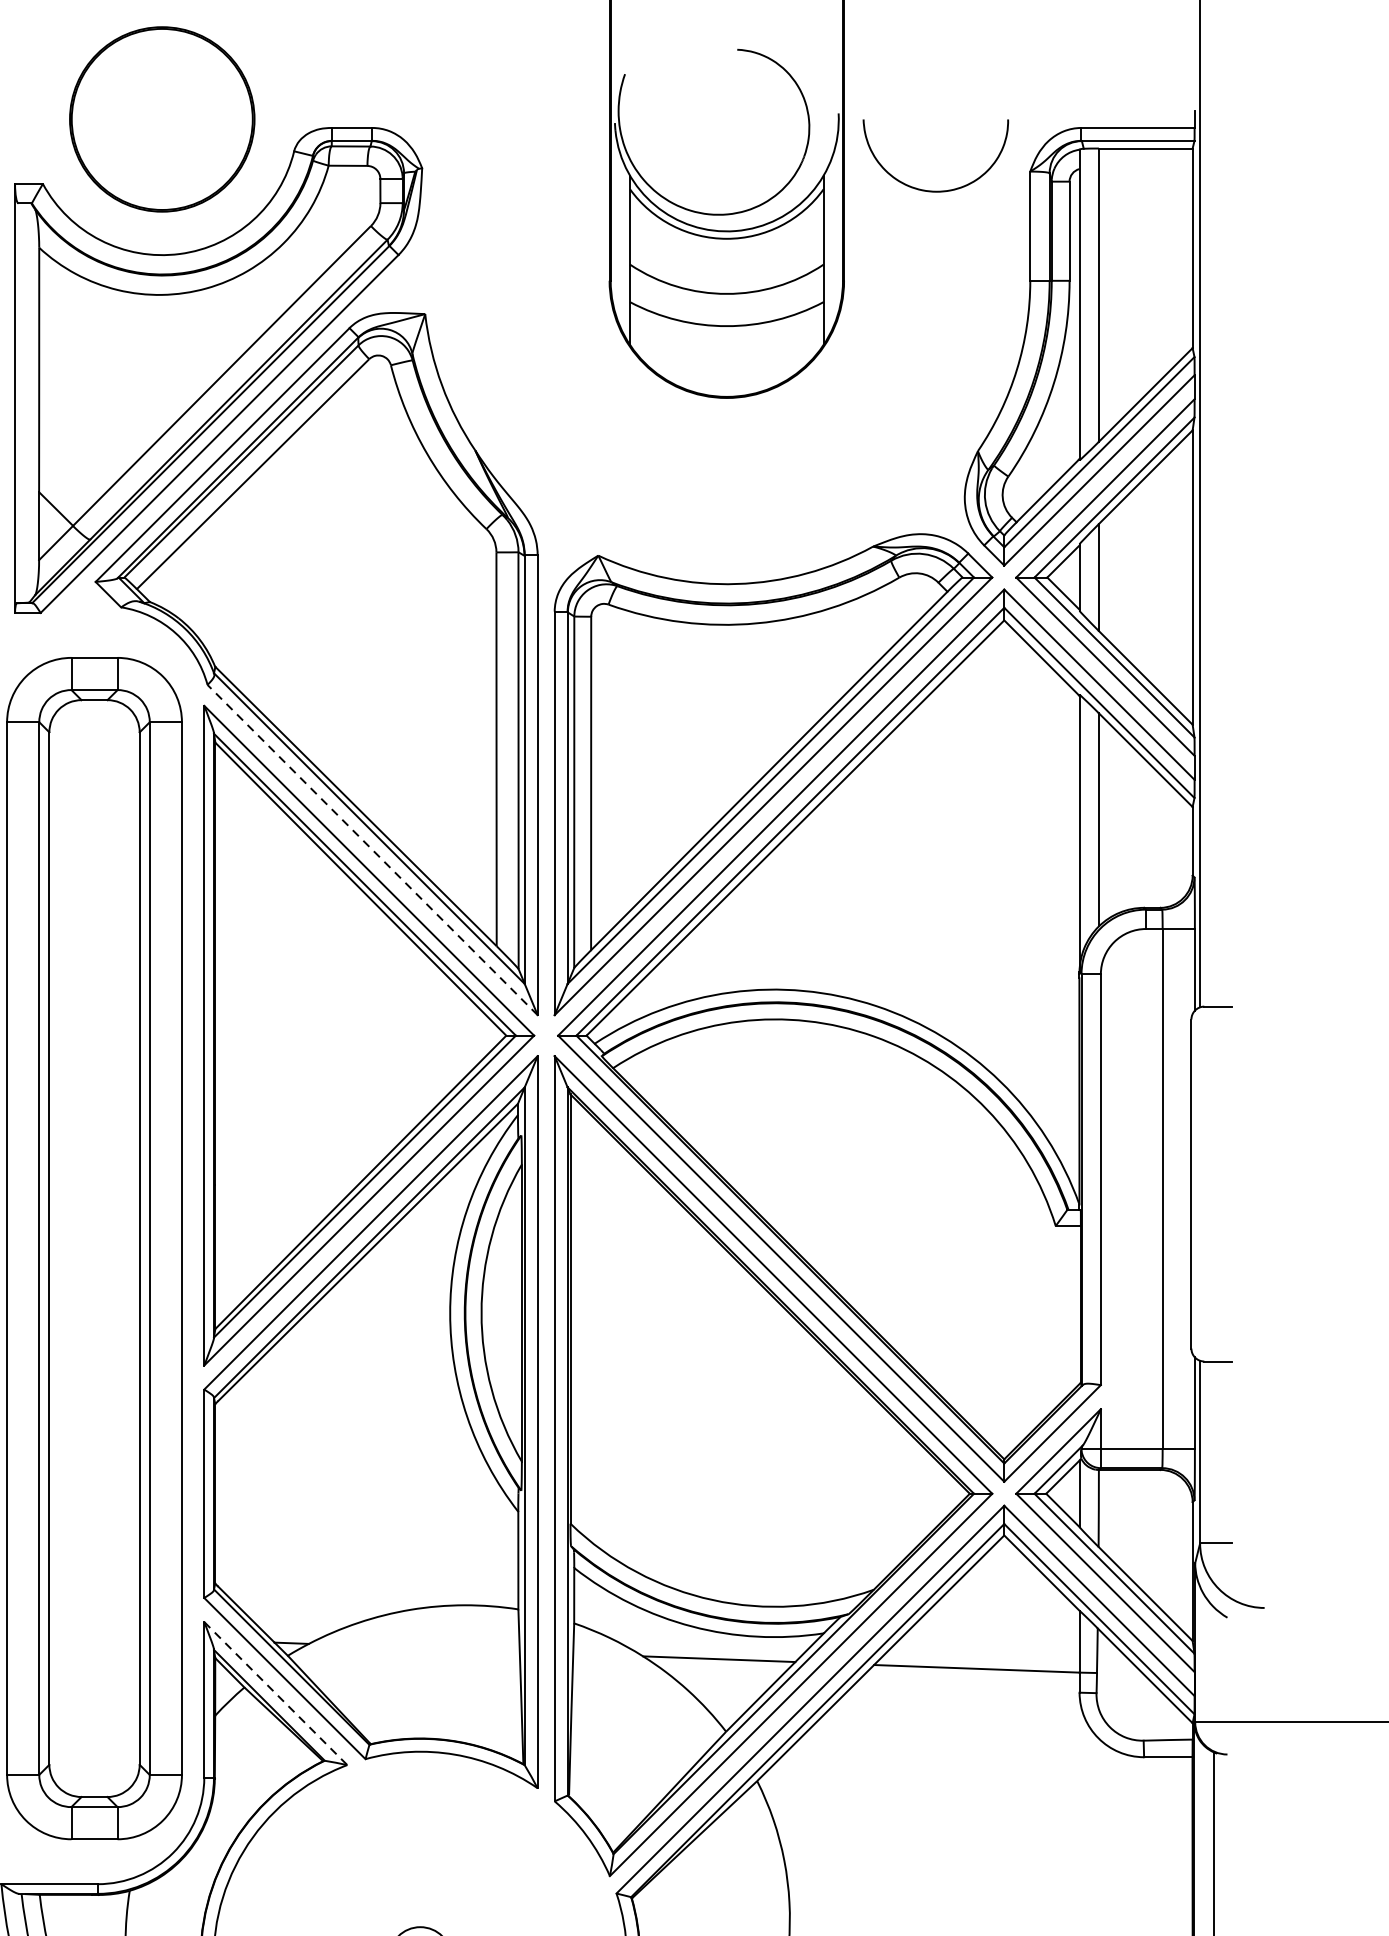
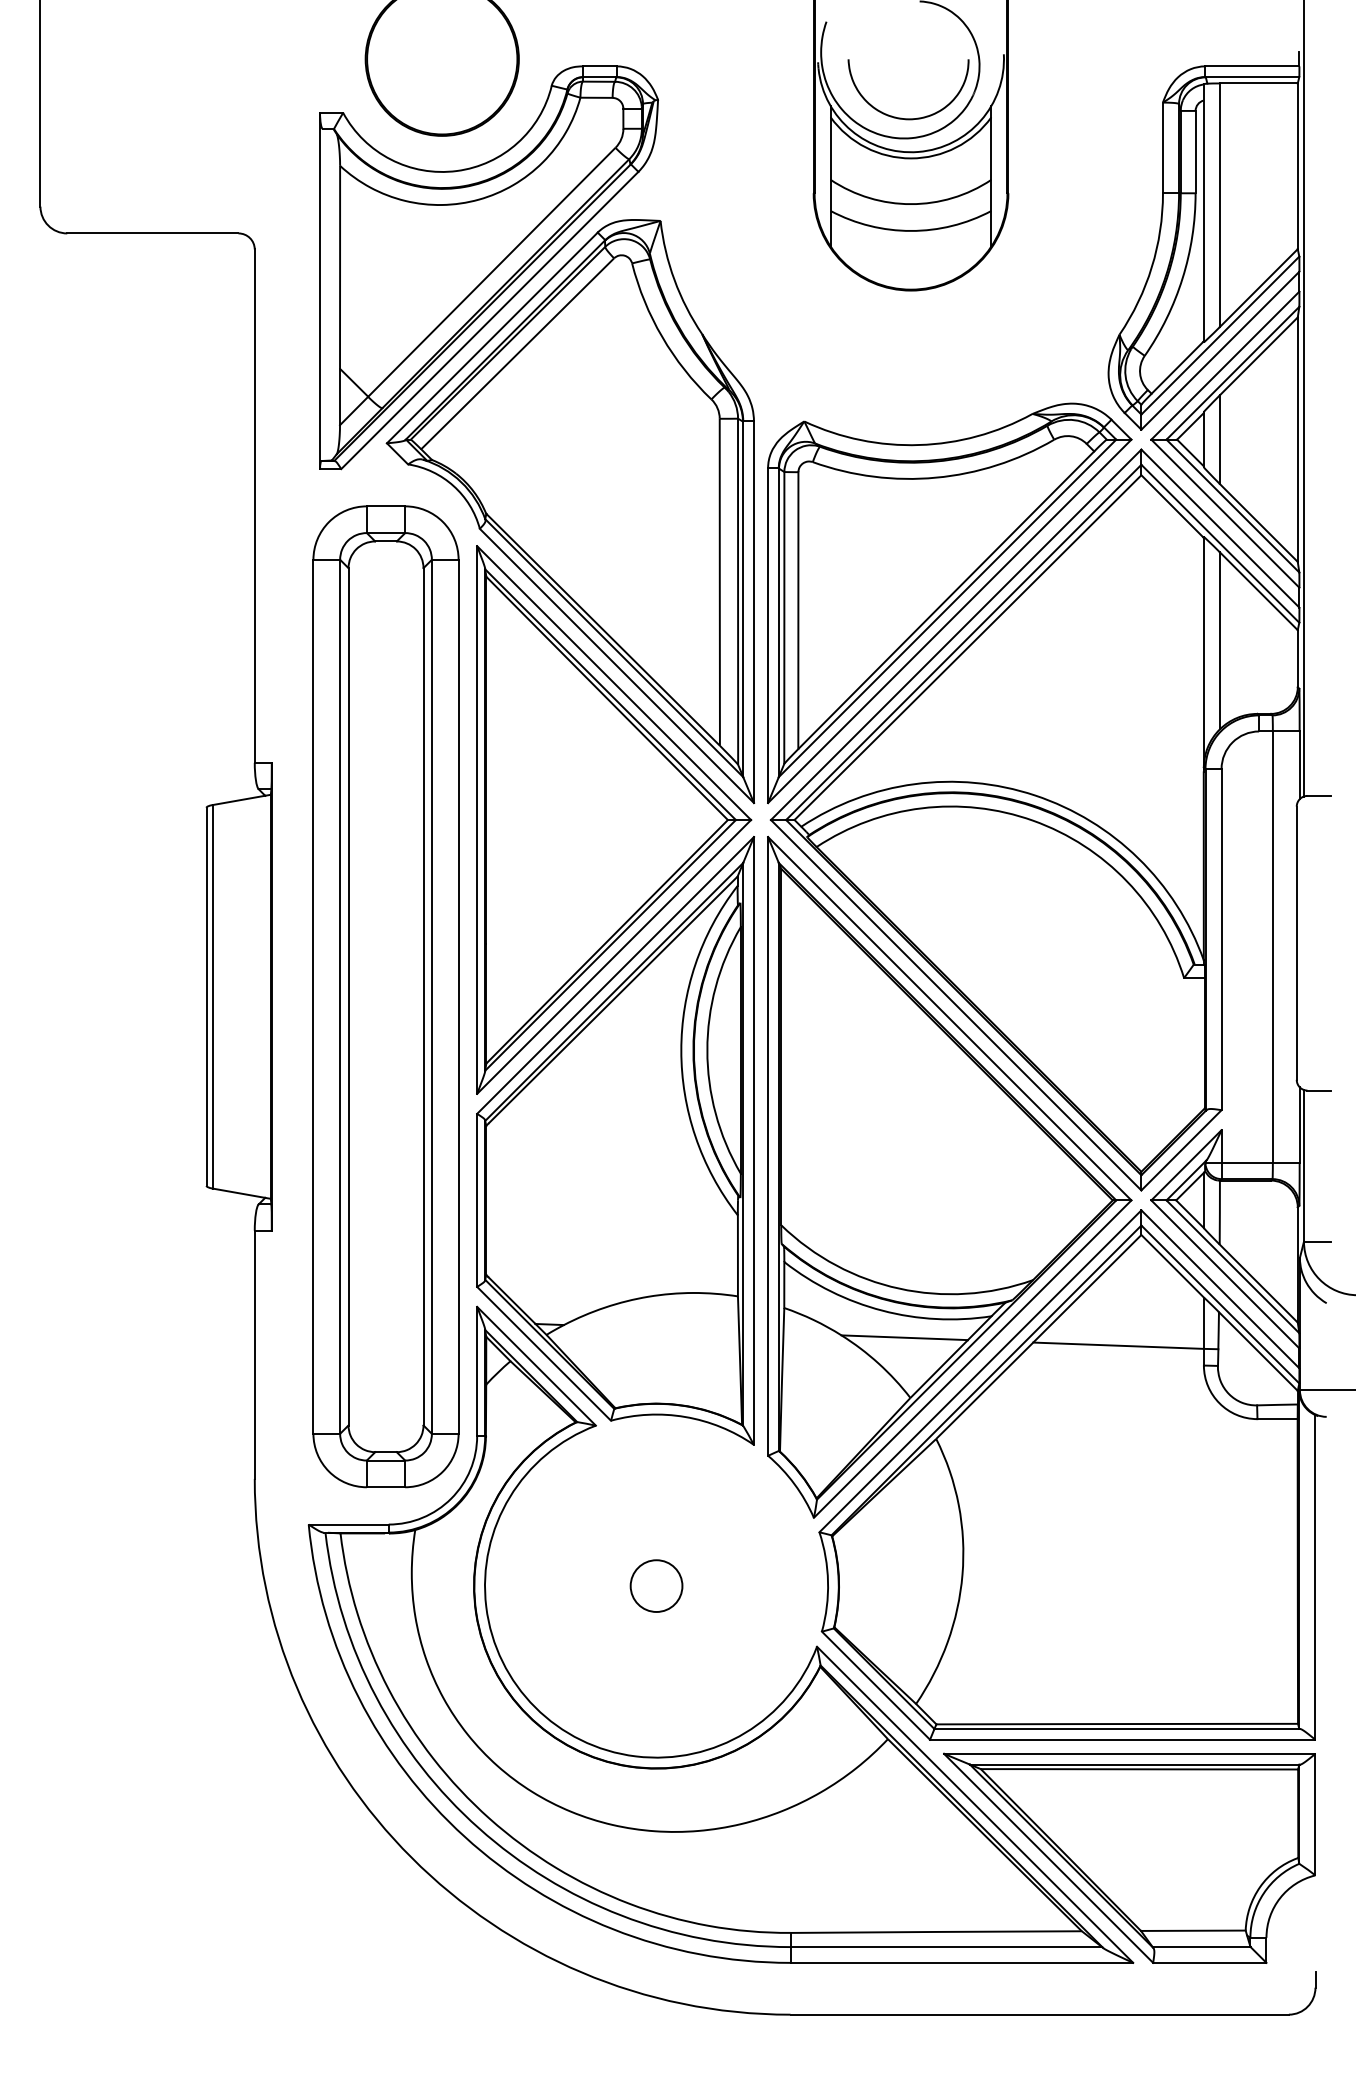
curve: (927, 189) -> (901, 117), moved
line: (372, 849) -> (616, 665), dashed -> solid
line: (275, 1693) -> (536, 1366), dashed -> solid

